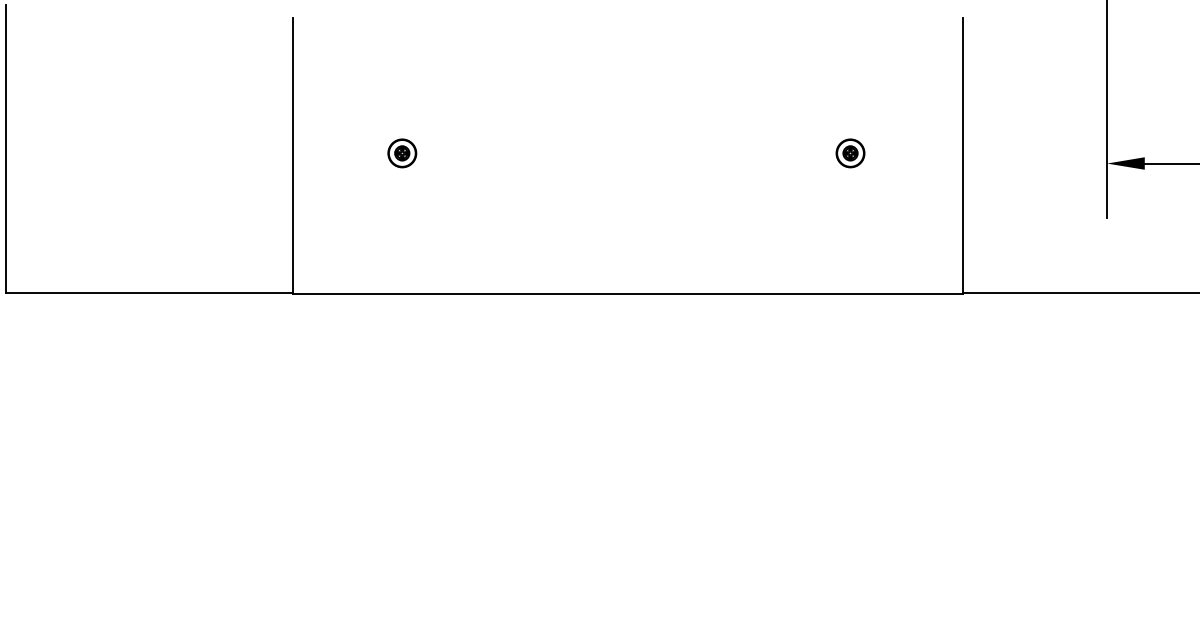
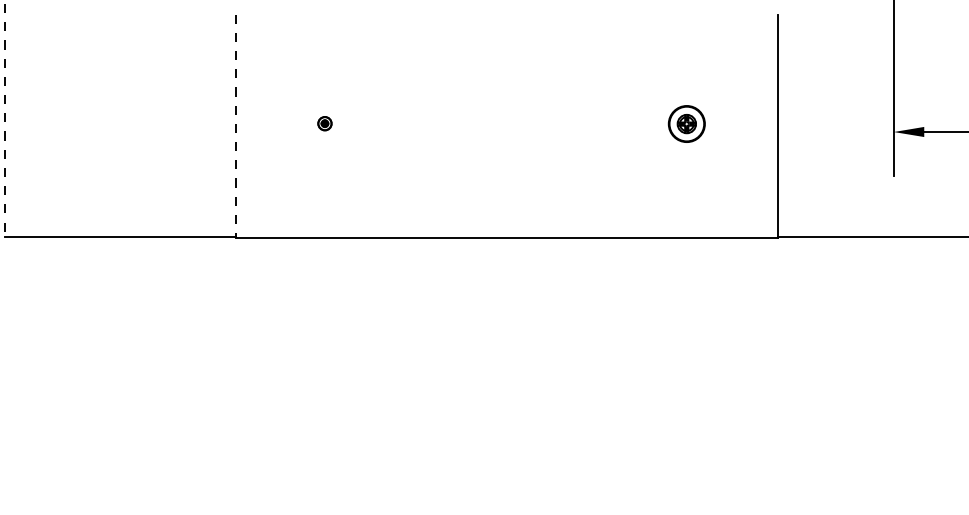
line: (5, 149) -> (4, 120), solid -> dashed
part: (401, 152) -> (324, 123), size x0.6
part: (850, 152) -> (686, 123), size x1.6
line: (292, 156) -> (236, 126), solid -> dashed

